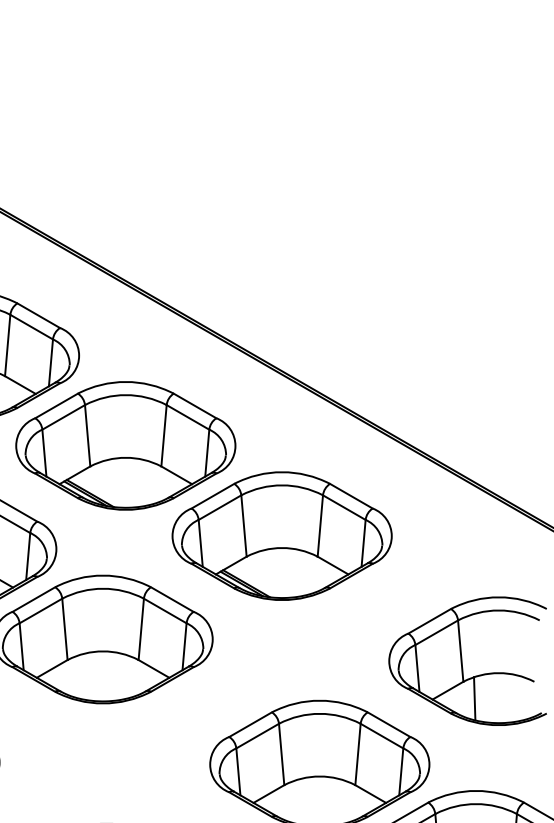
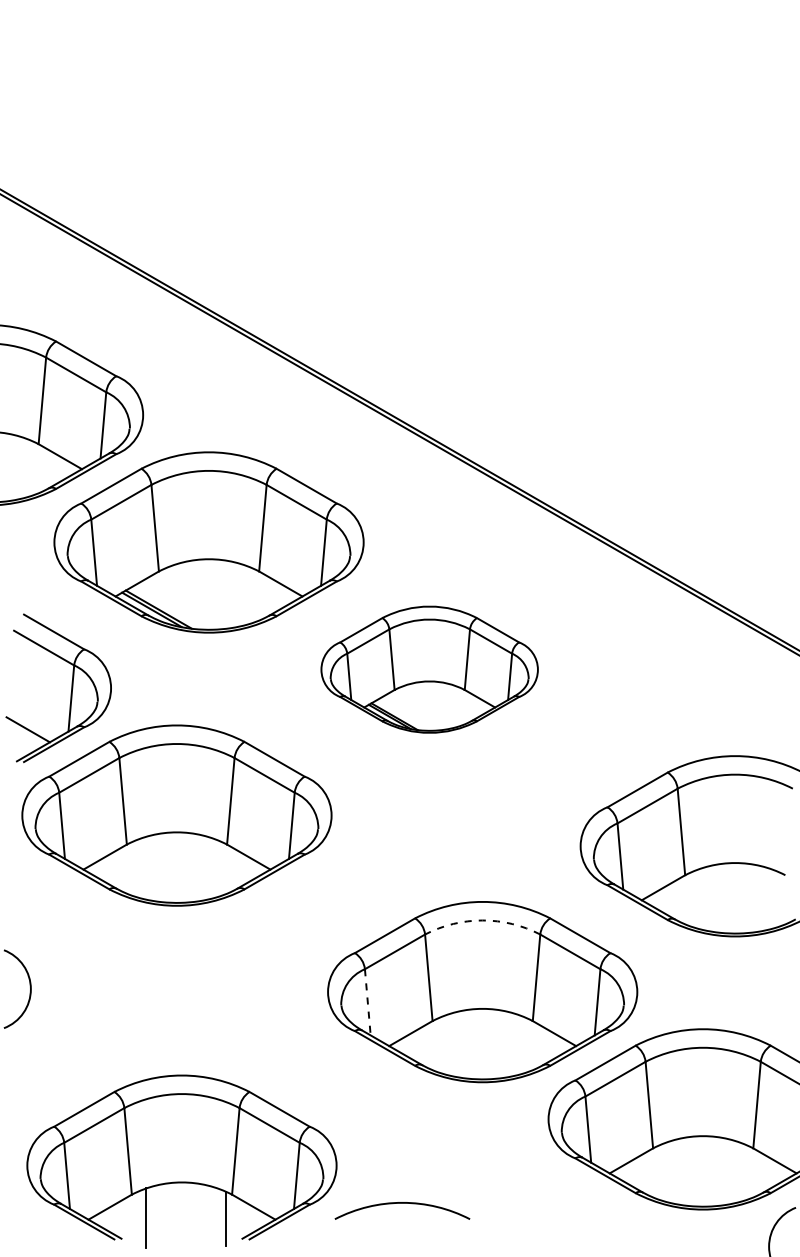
part: (282, 535) -> (429, 669), size x0.7
line: (474, 698) -> (701, 898), removed
arc: (319, 713) -> (482, 920), solid -> dashed
line: (238, 772) -> (367, 1002), solid -> dashed

